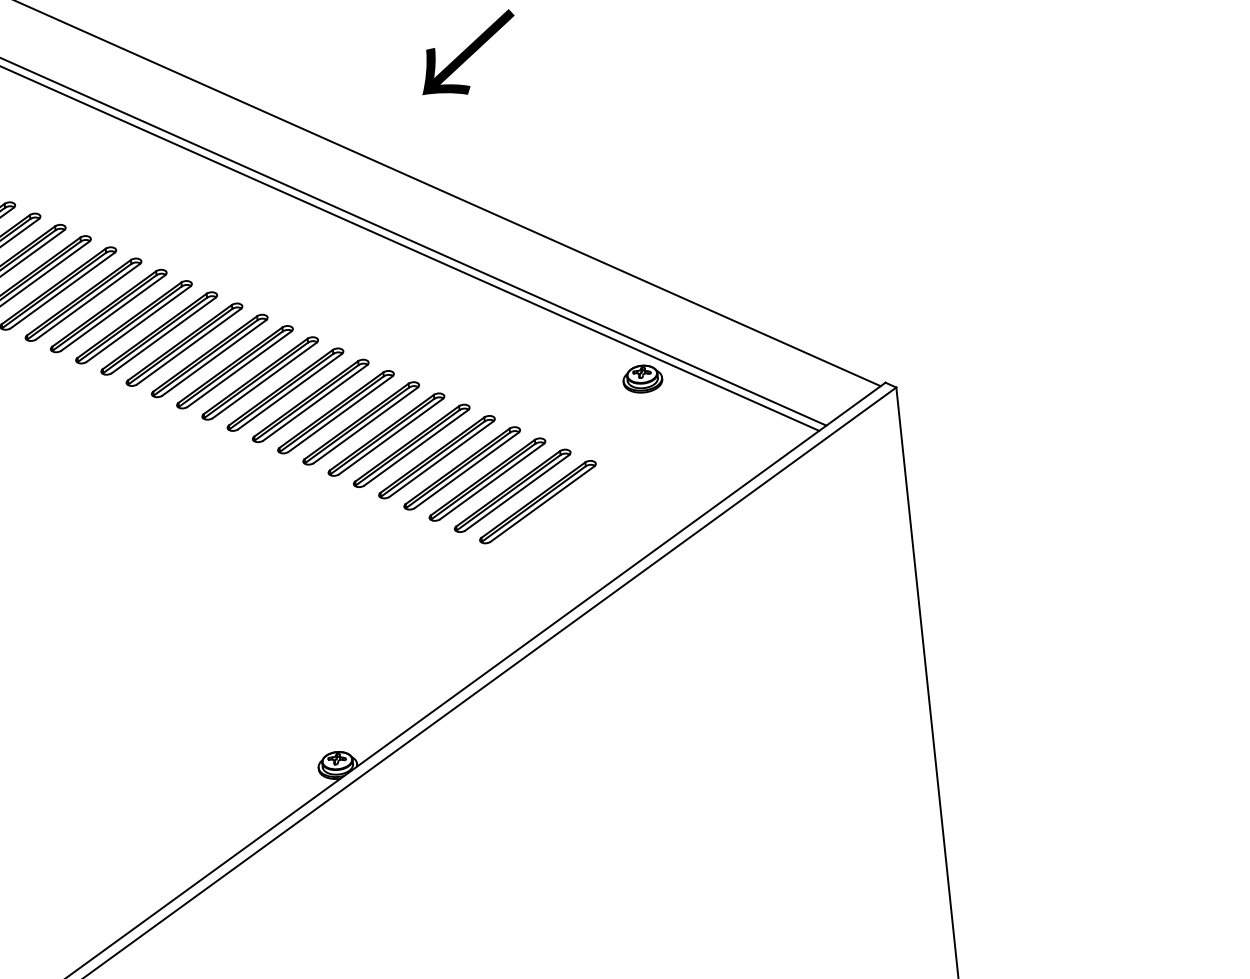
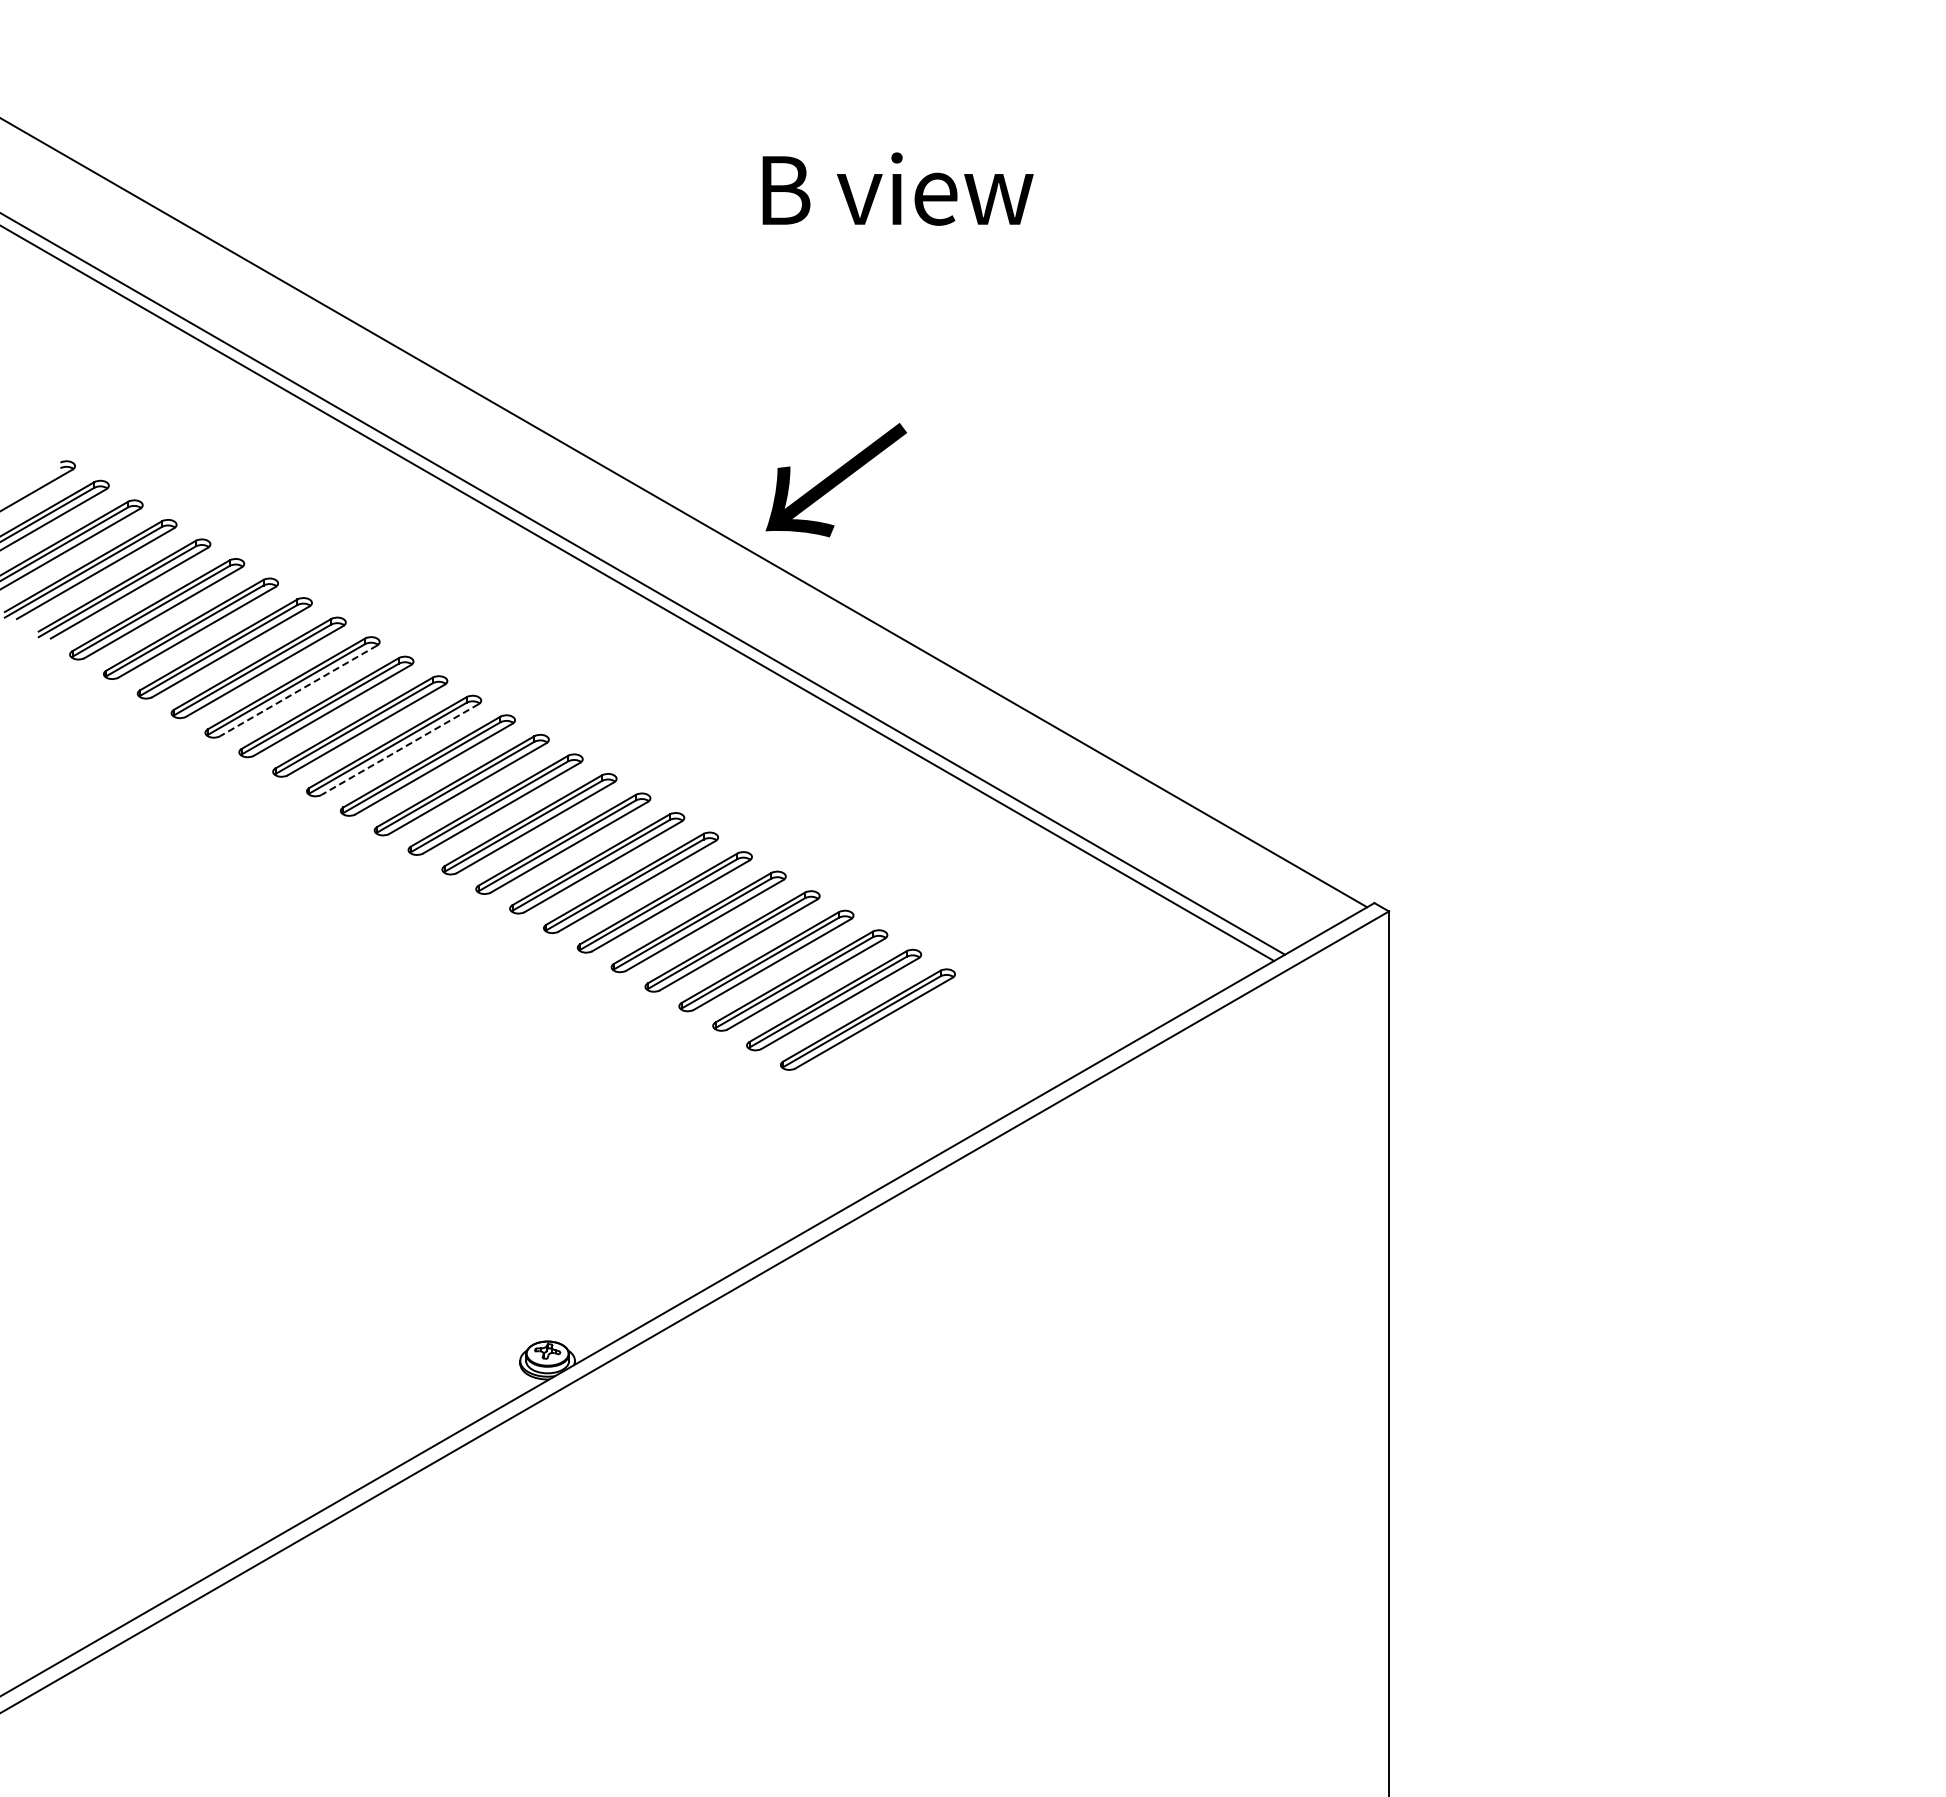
text: (467, 54) -> (835, 480), moved
line: (113, 312) -> (298, 690), solid -> dashed
line: (189, 346) -> (400, 749), solid -> dashed
part: (642, 379) -> (1033, 862), removed

